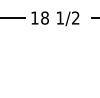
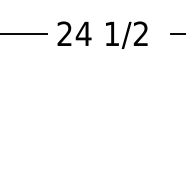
text: (40, 17) -> (75, 32), 18 -> 24

